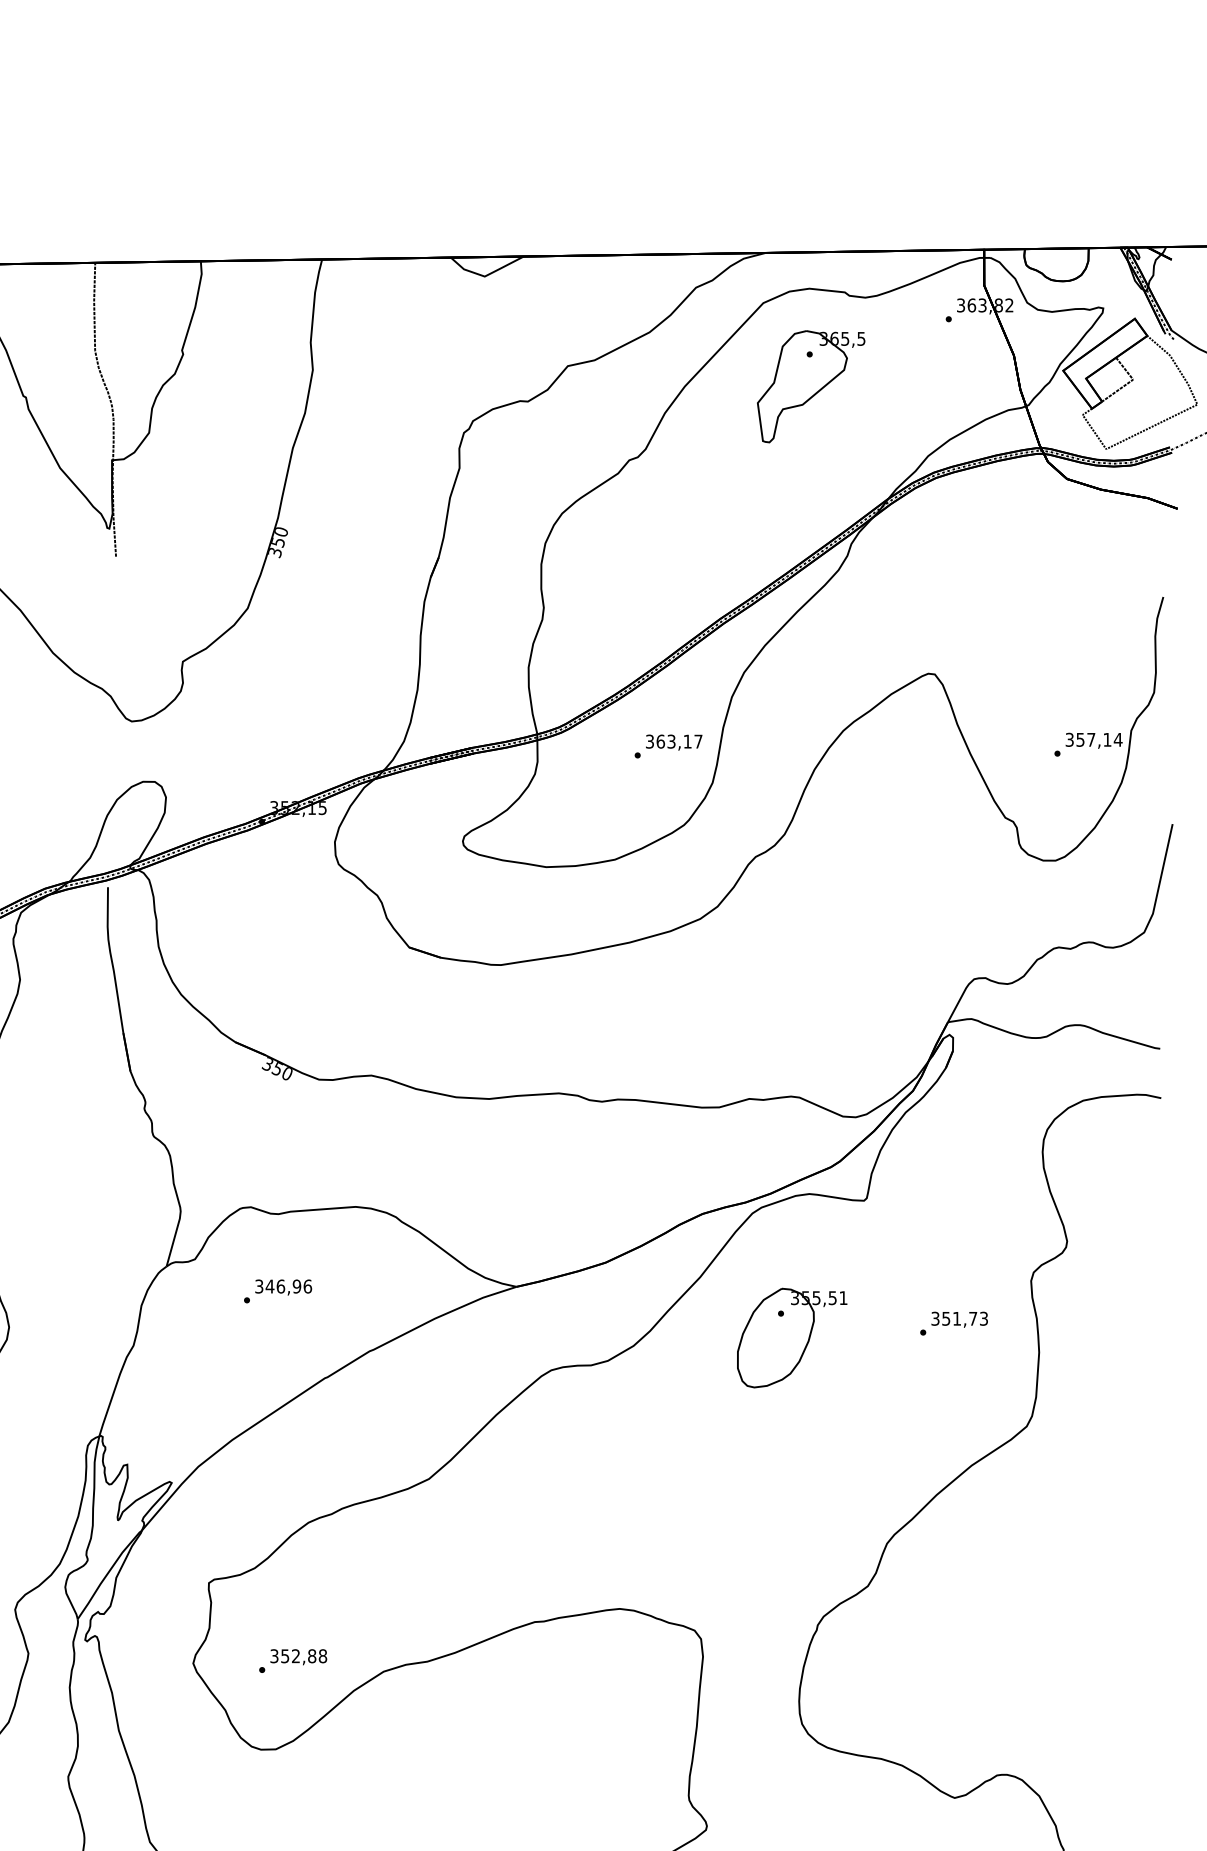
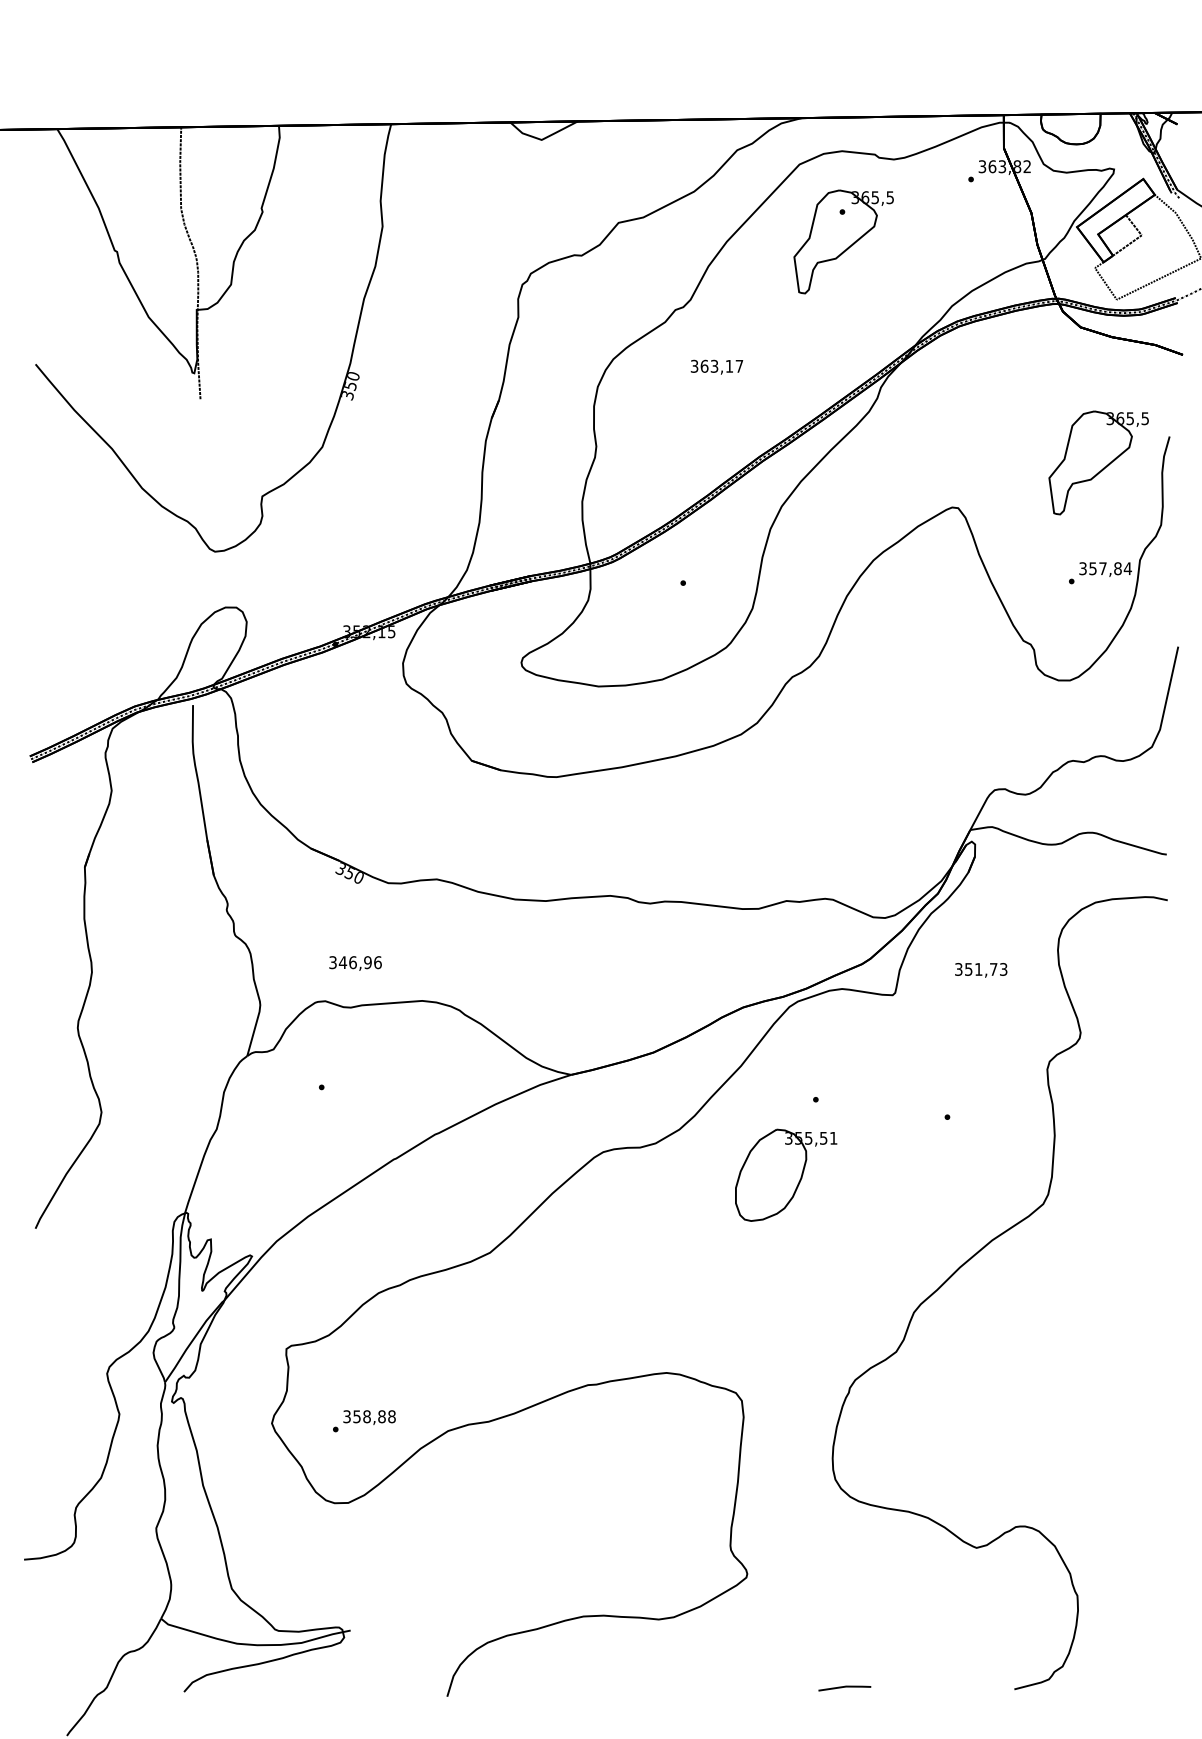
part: (1086, 625) -> (1098, 462), added
text: (1106, 739) -> (1117, 568), 357,14 -> 357,84
text: (673, 741) -> (716, 366), moved
text: (283, 1287) -> (355, 963), moved
text: (960, 1319) -> (981, 970), moved
part: (792, 1337) -> (786, 1174), moved
text: (295, 1655) -> (366, 1416), 352,88 -> 358,88

